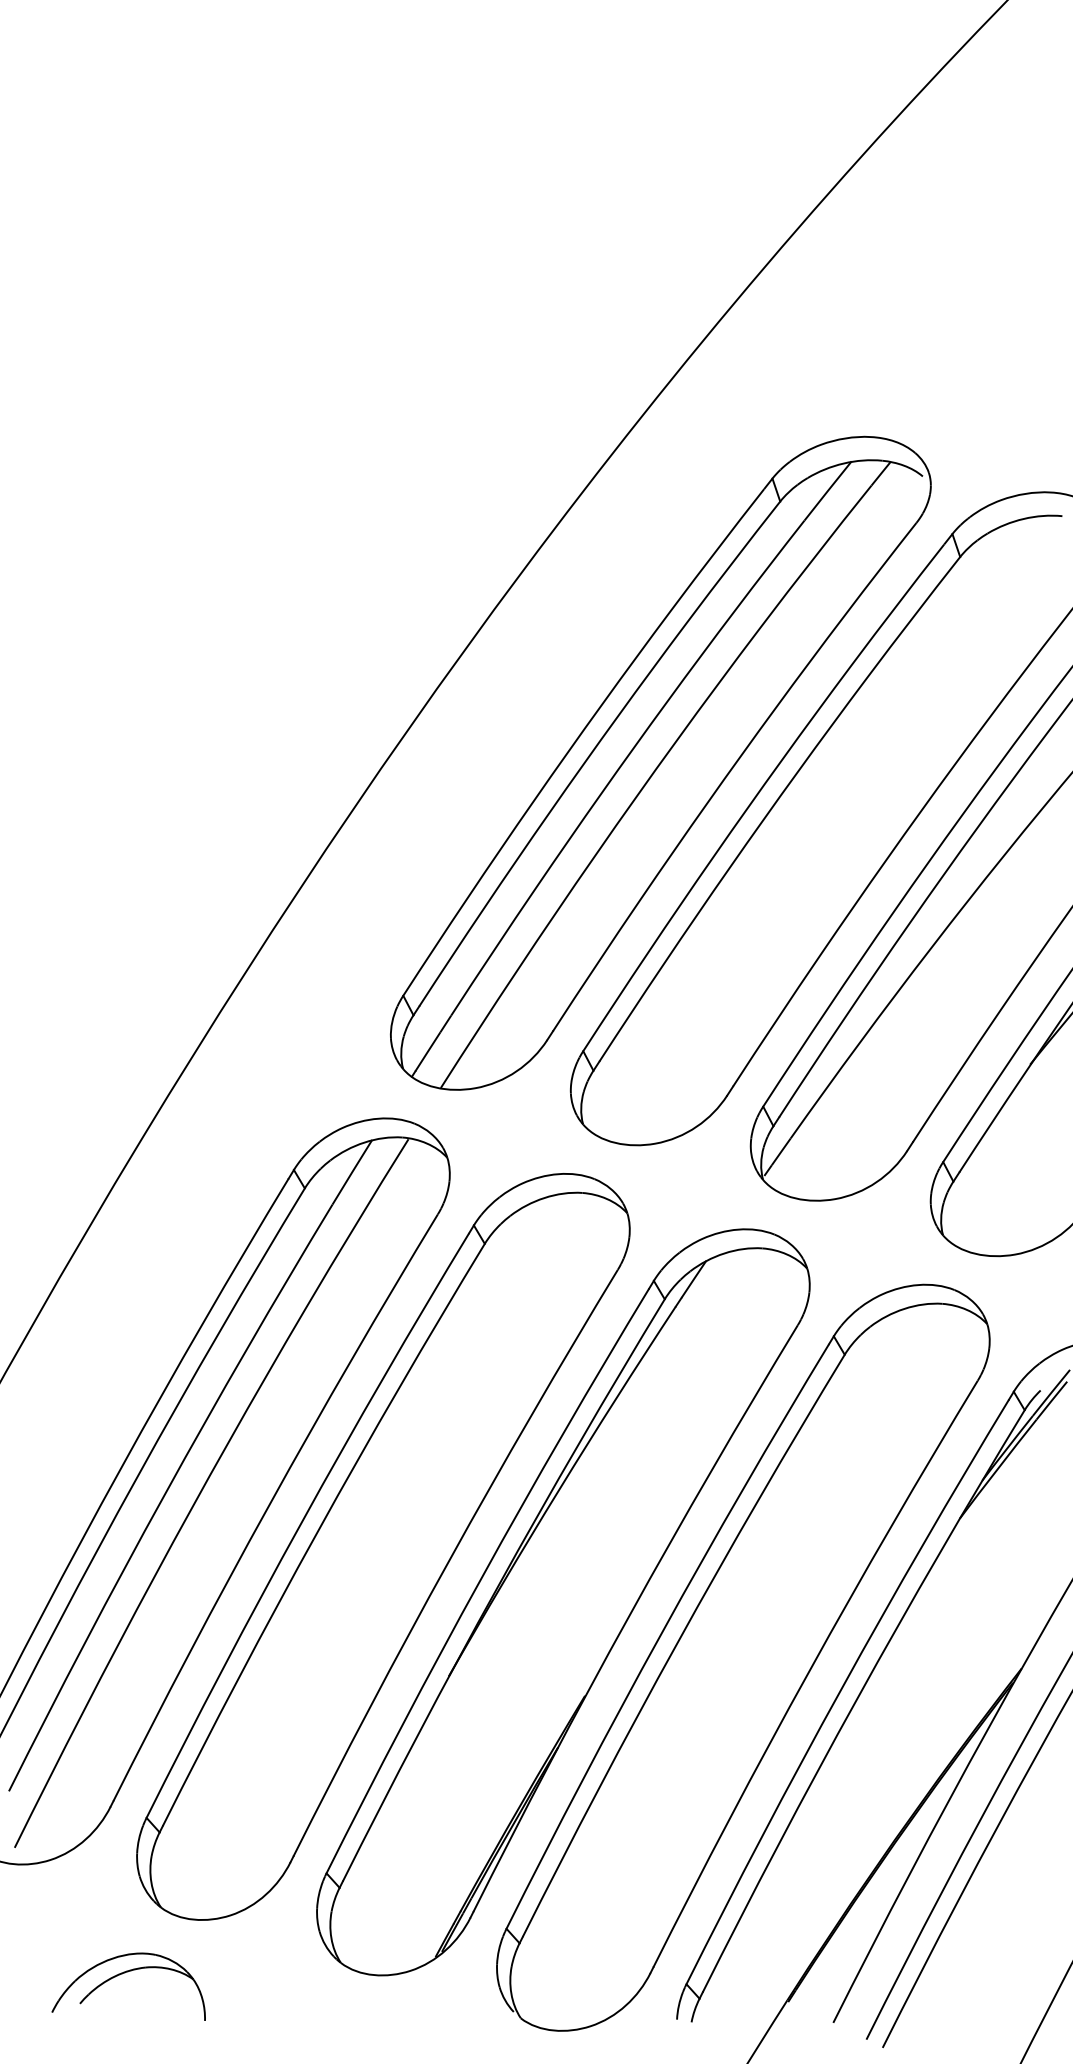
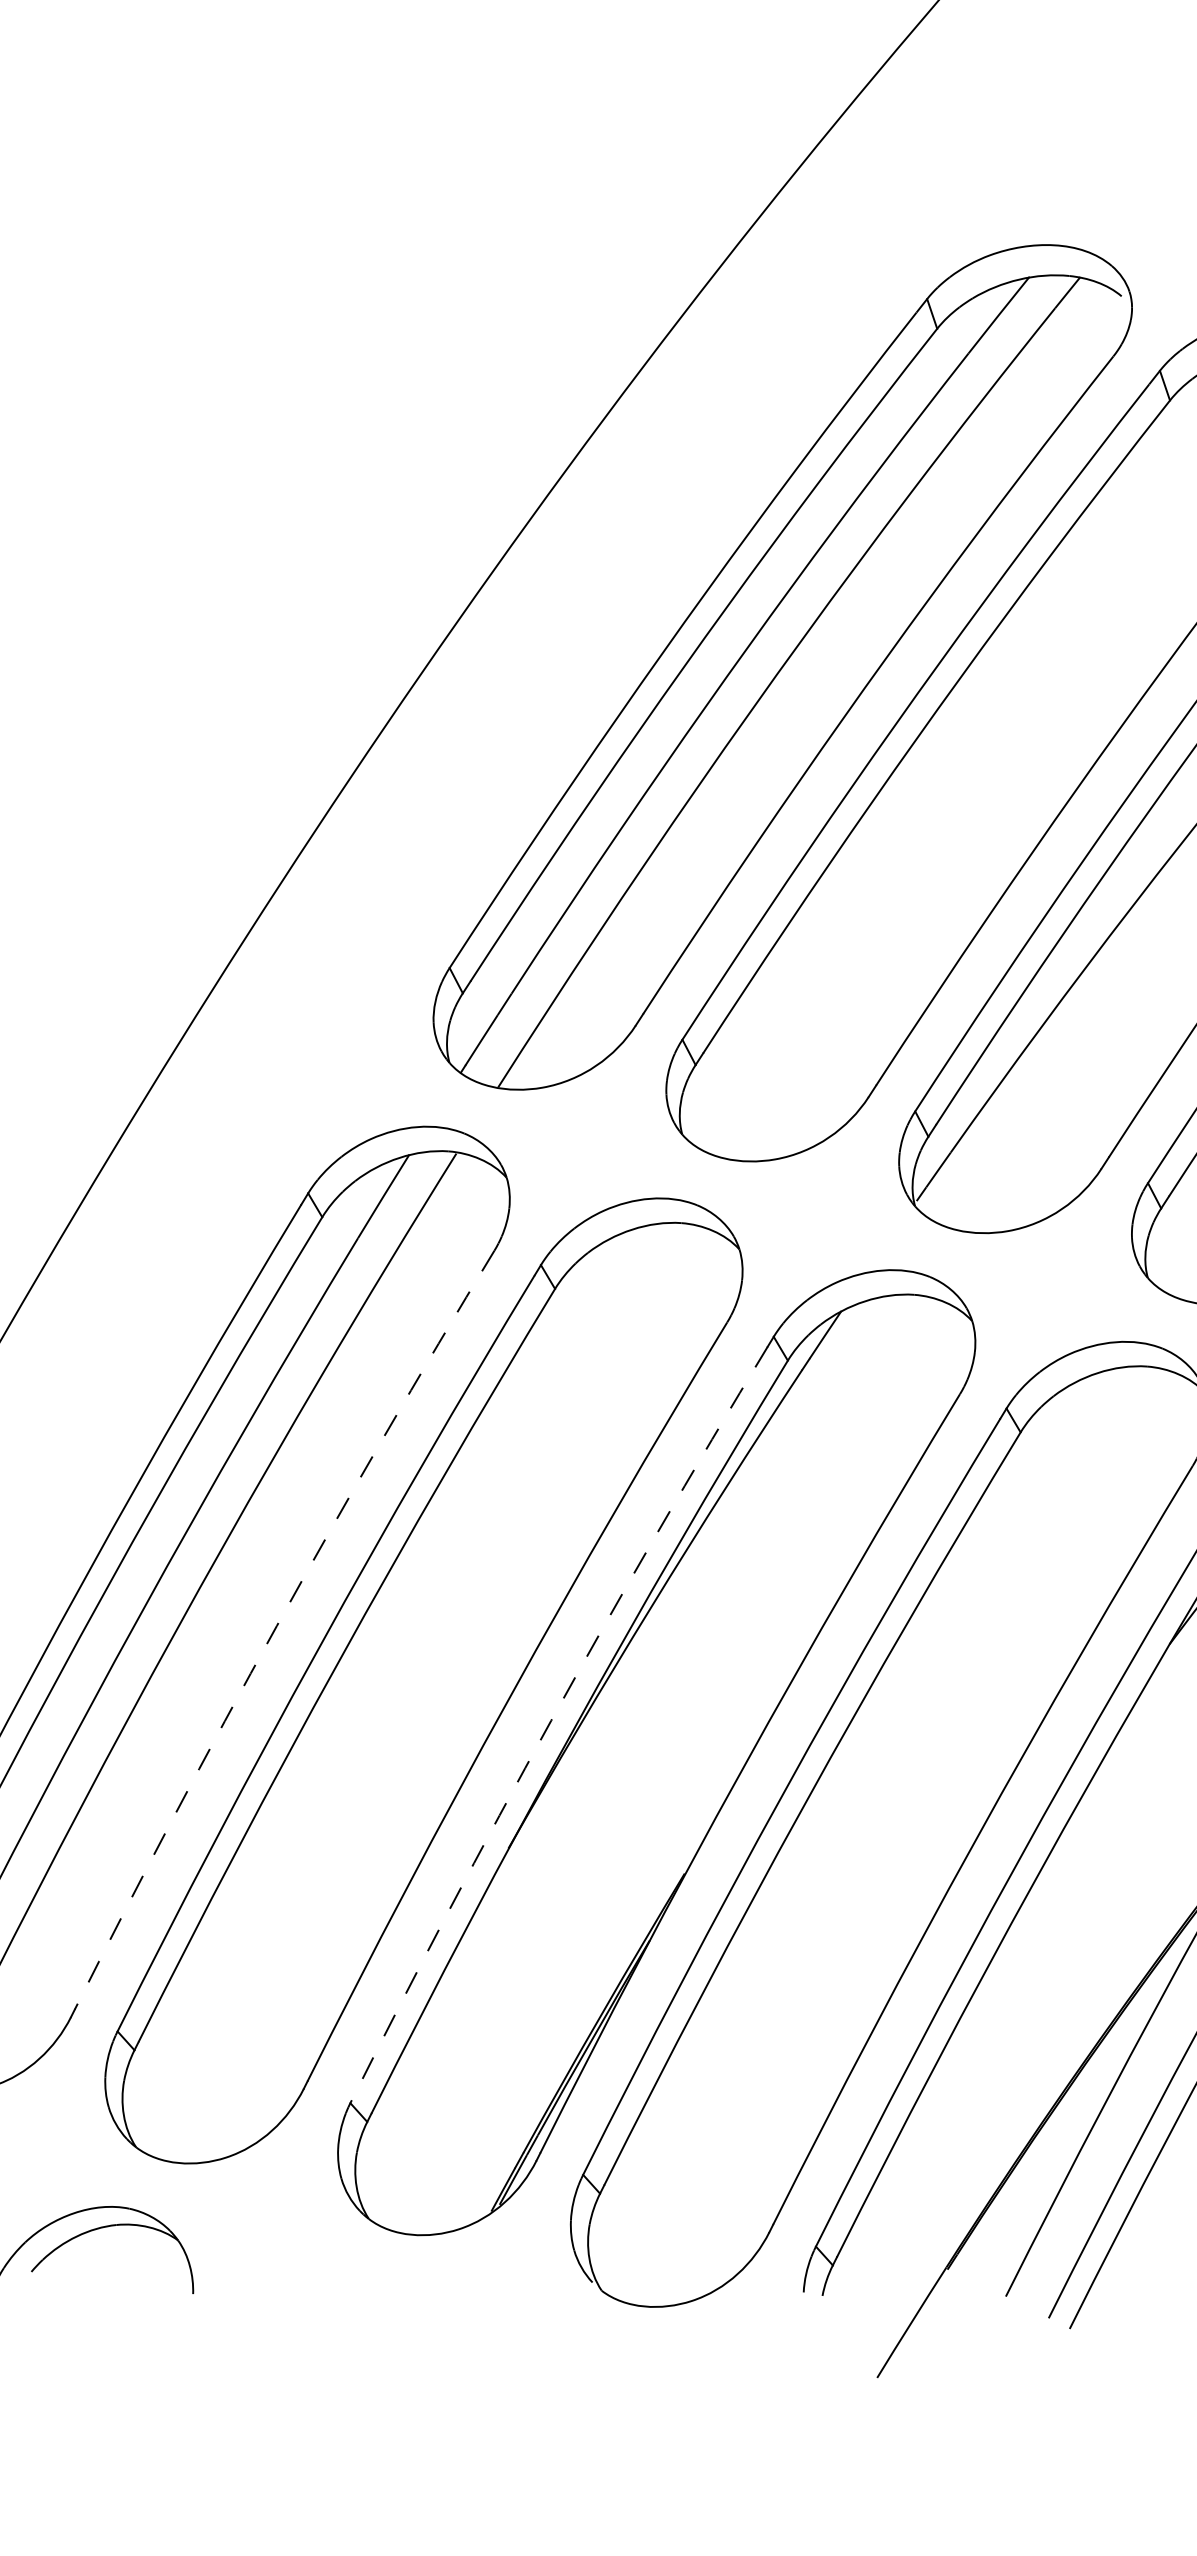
arc: (269, 1504) -> (276, 1626), solid -> dashed
arc: (481, 1577) -> (550, 1720), solid -> dashed

